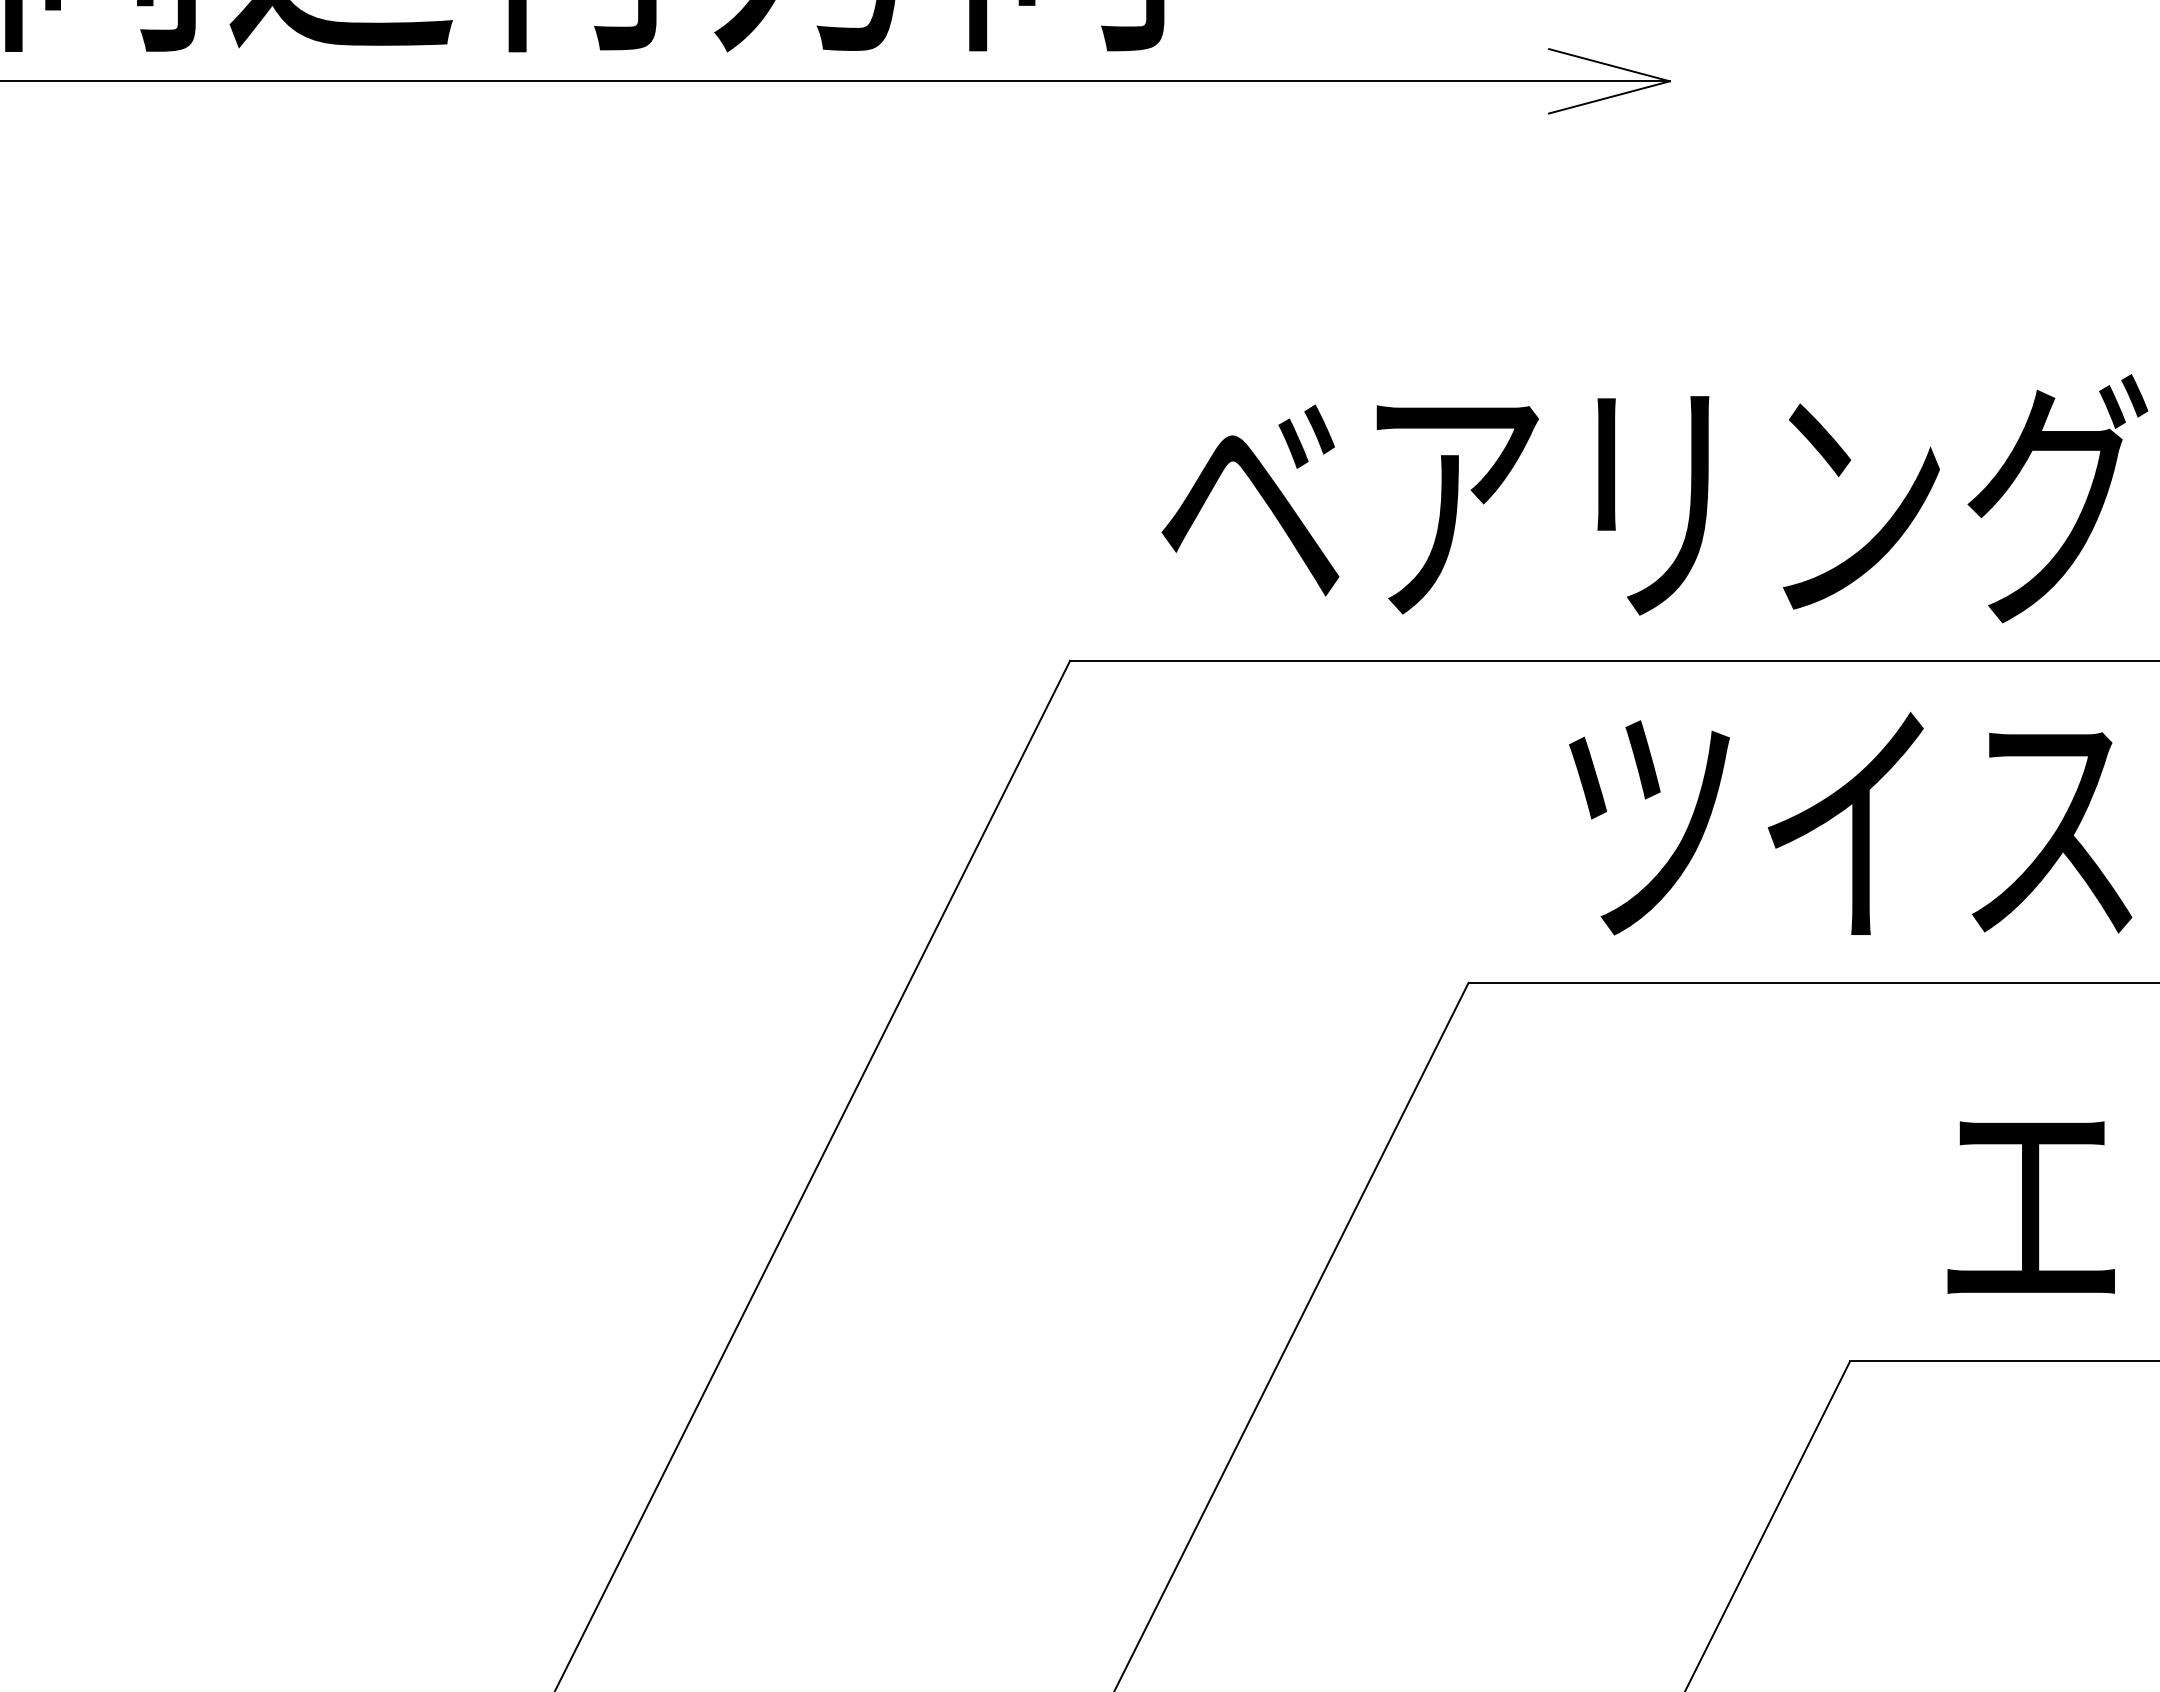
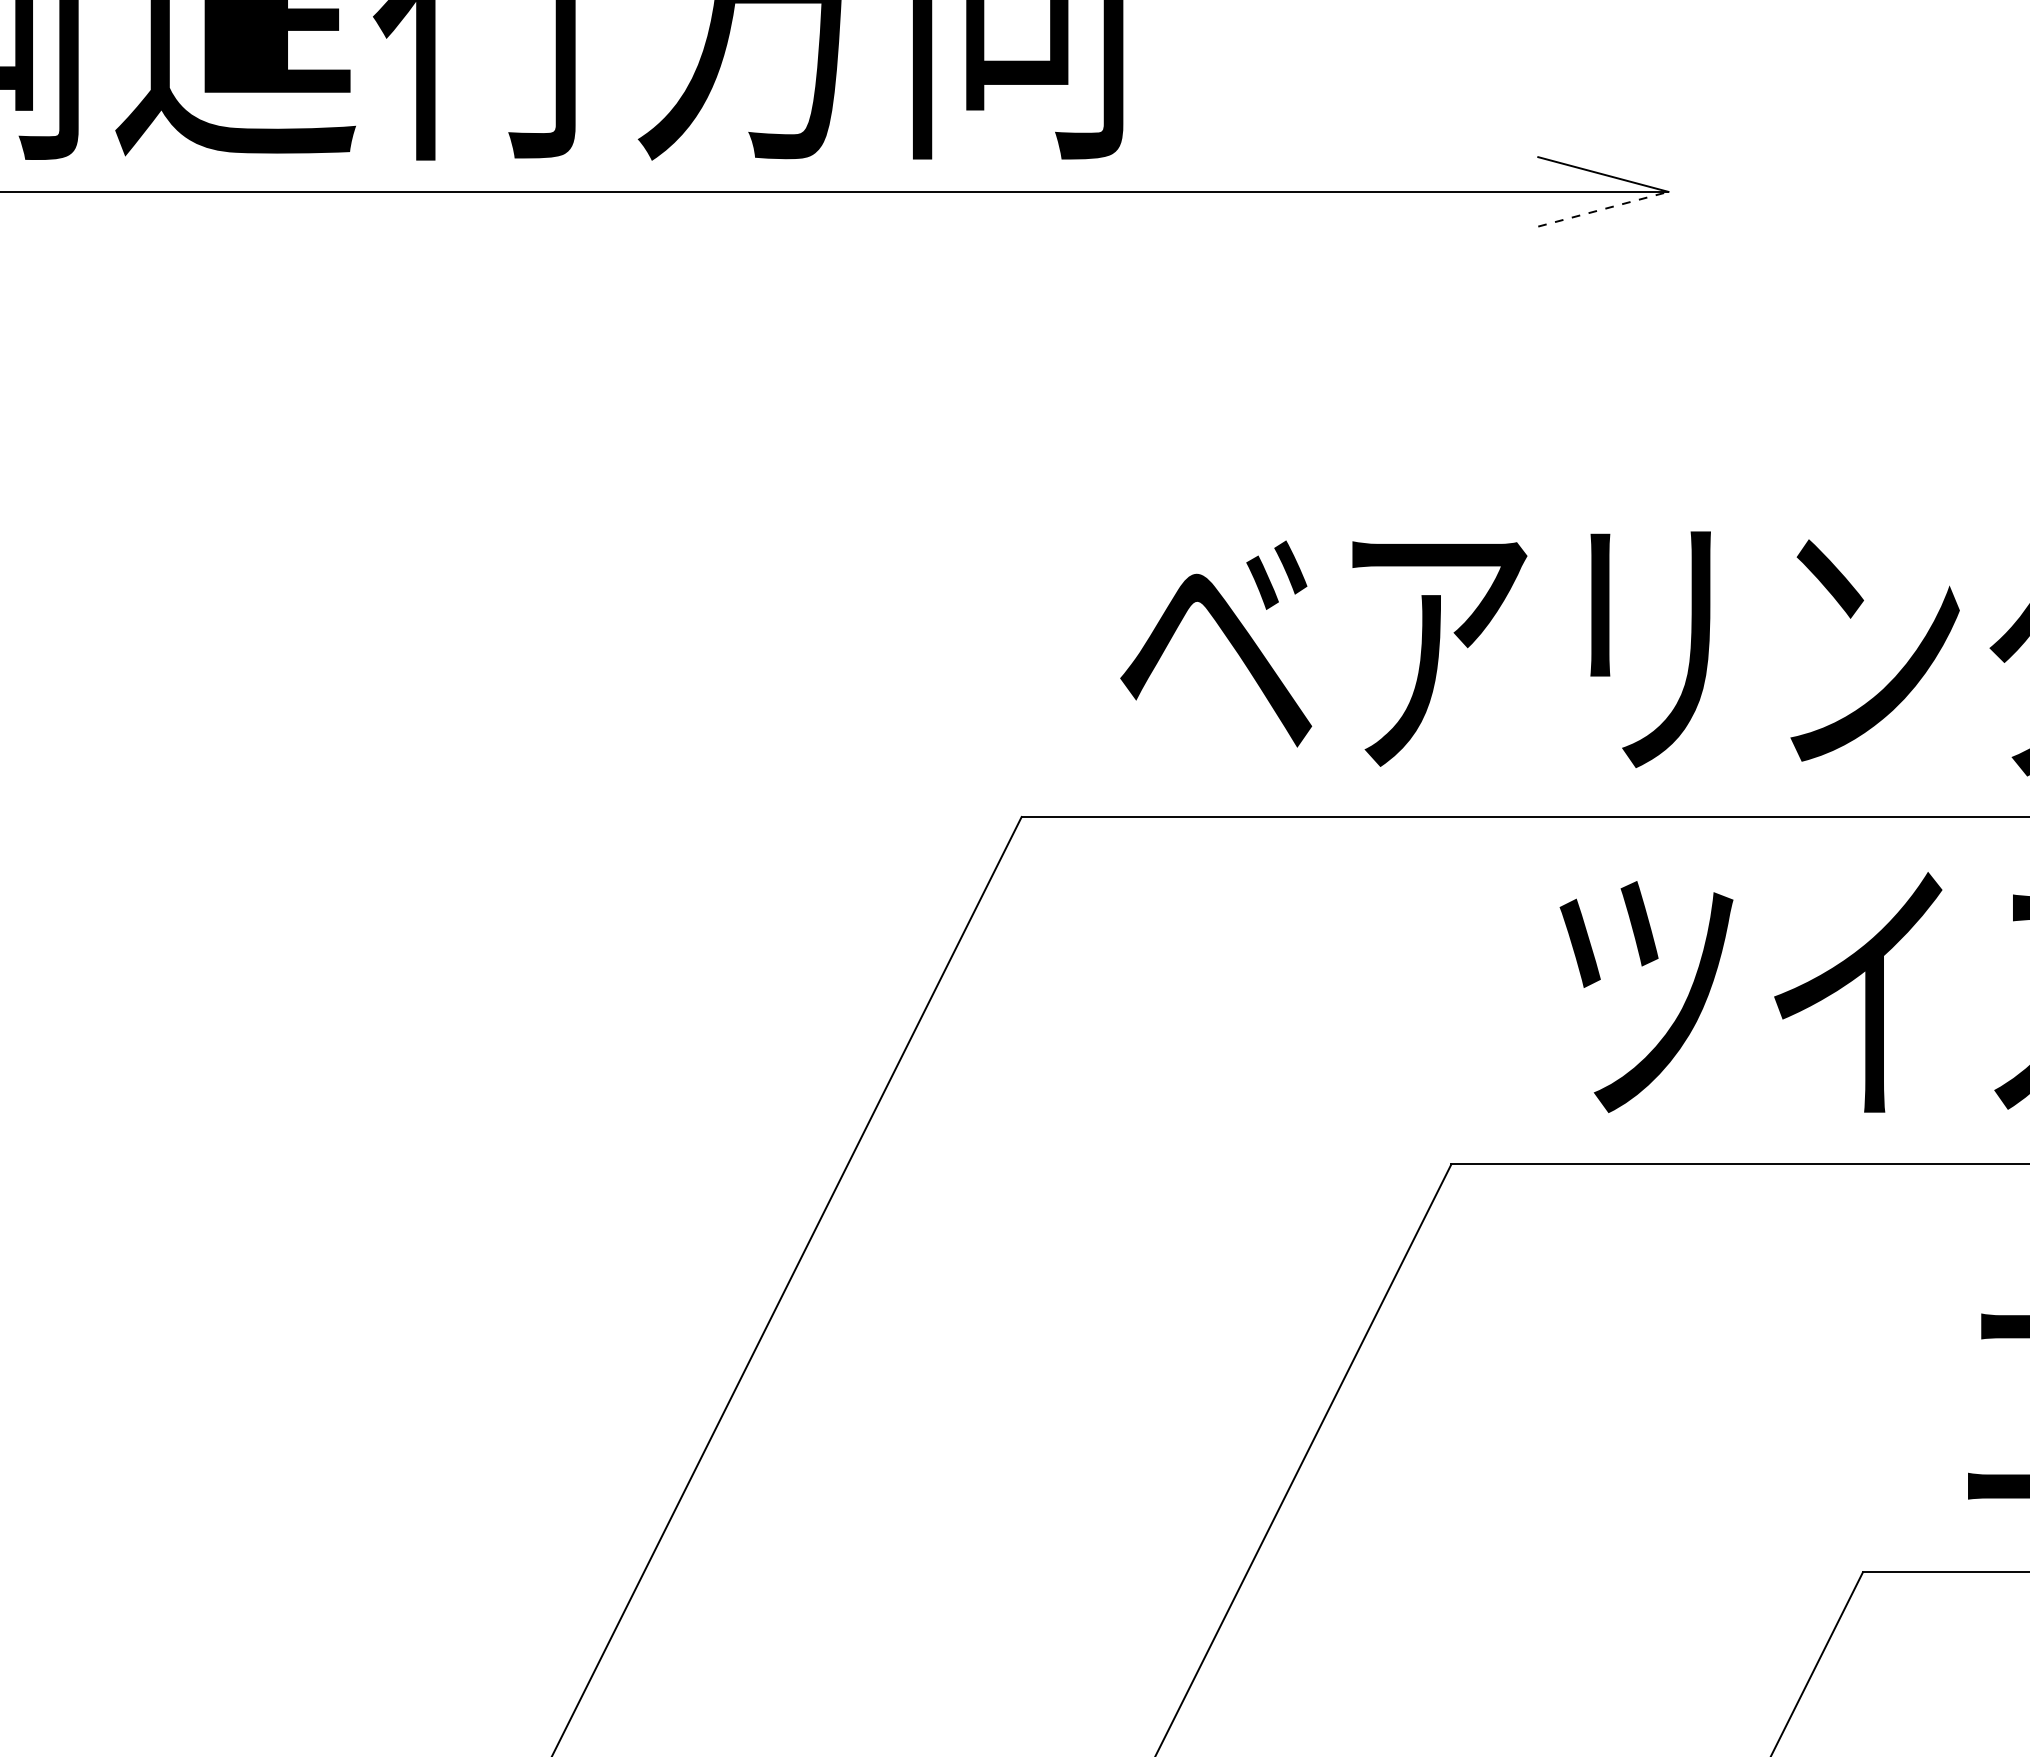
line: (1609, 97) -> (1603, 209), solid -> dashed

